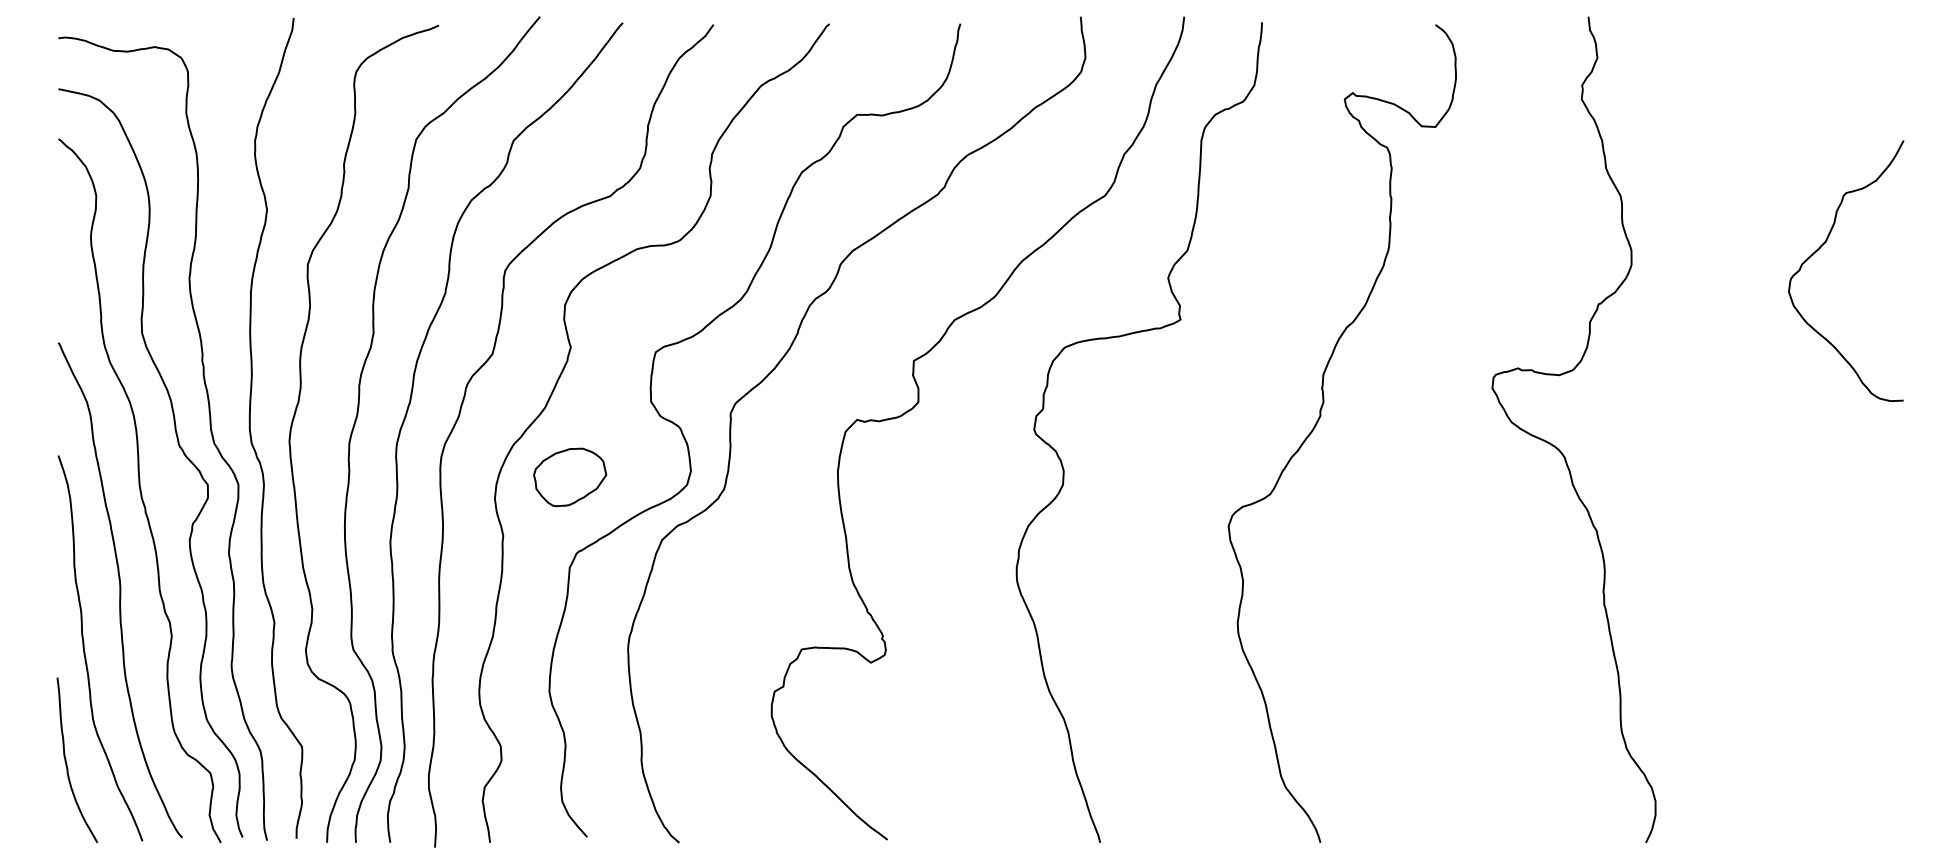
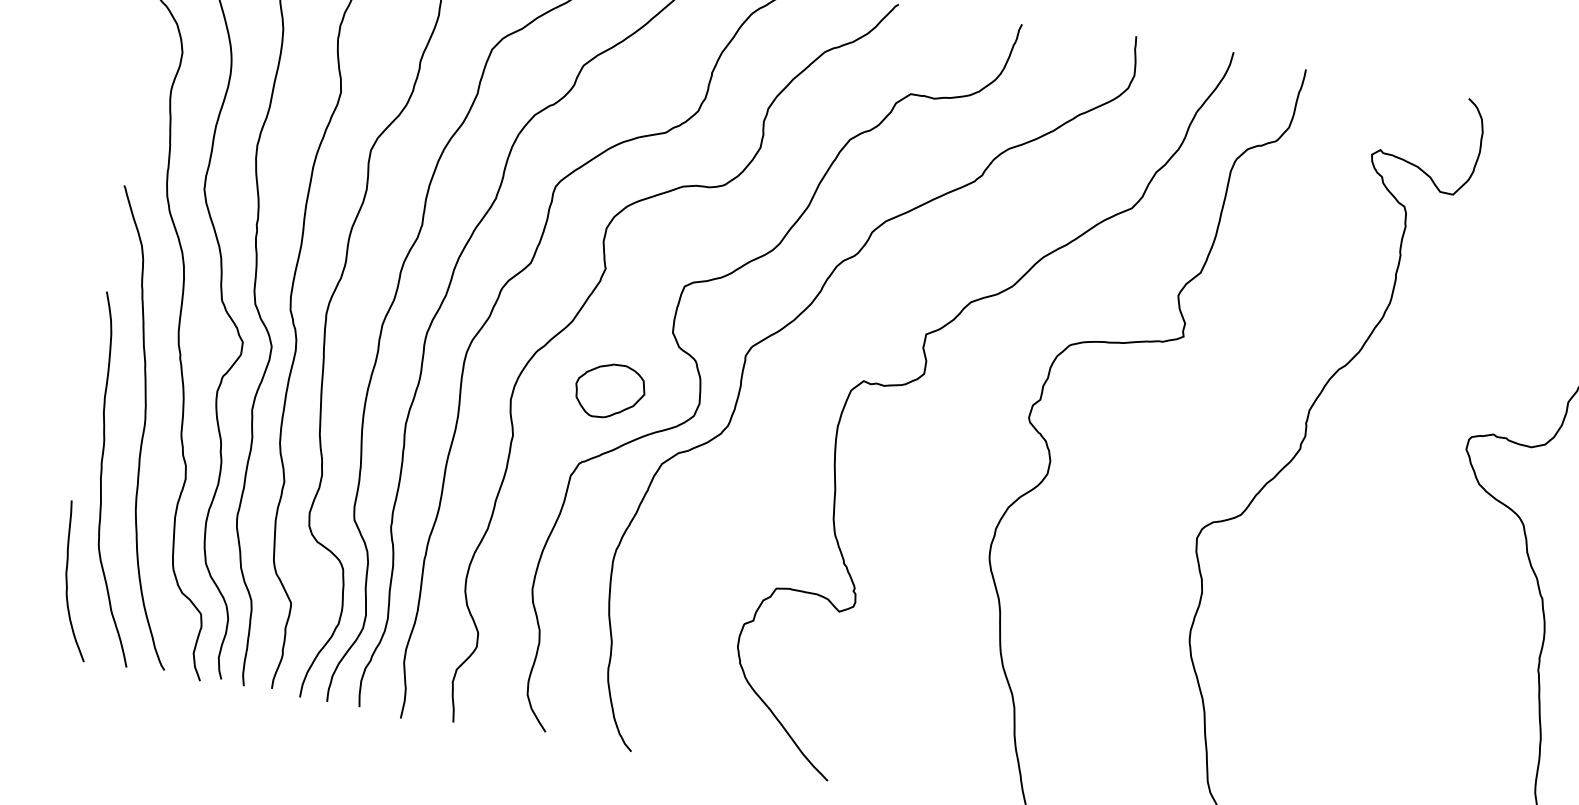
part: (570, 477) -> (610, 391), moved

